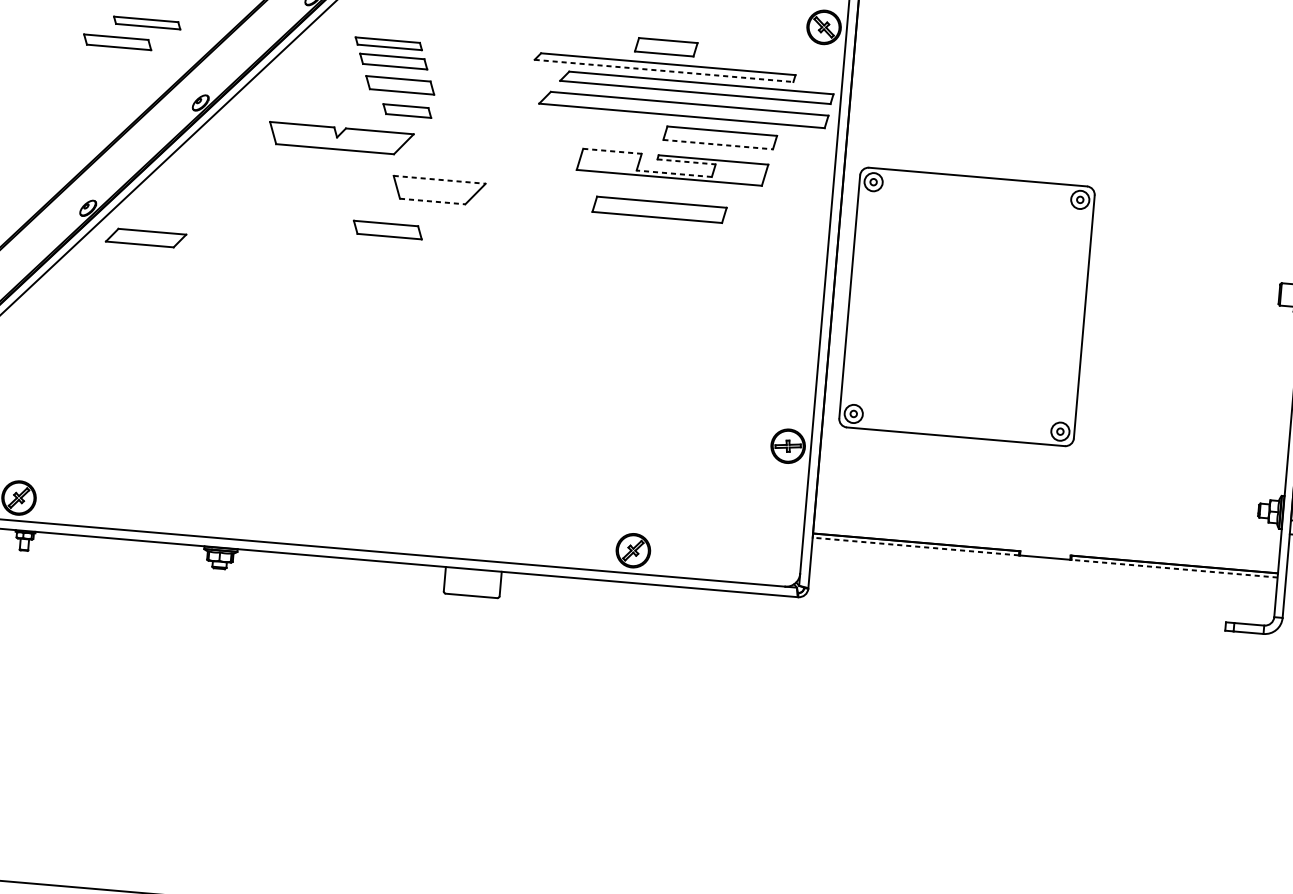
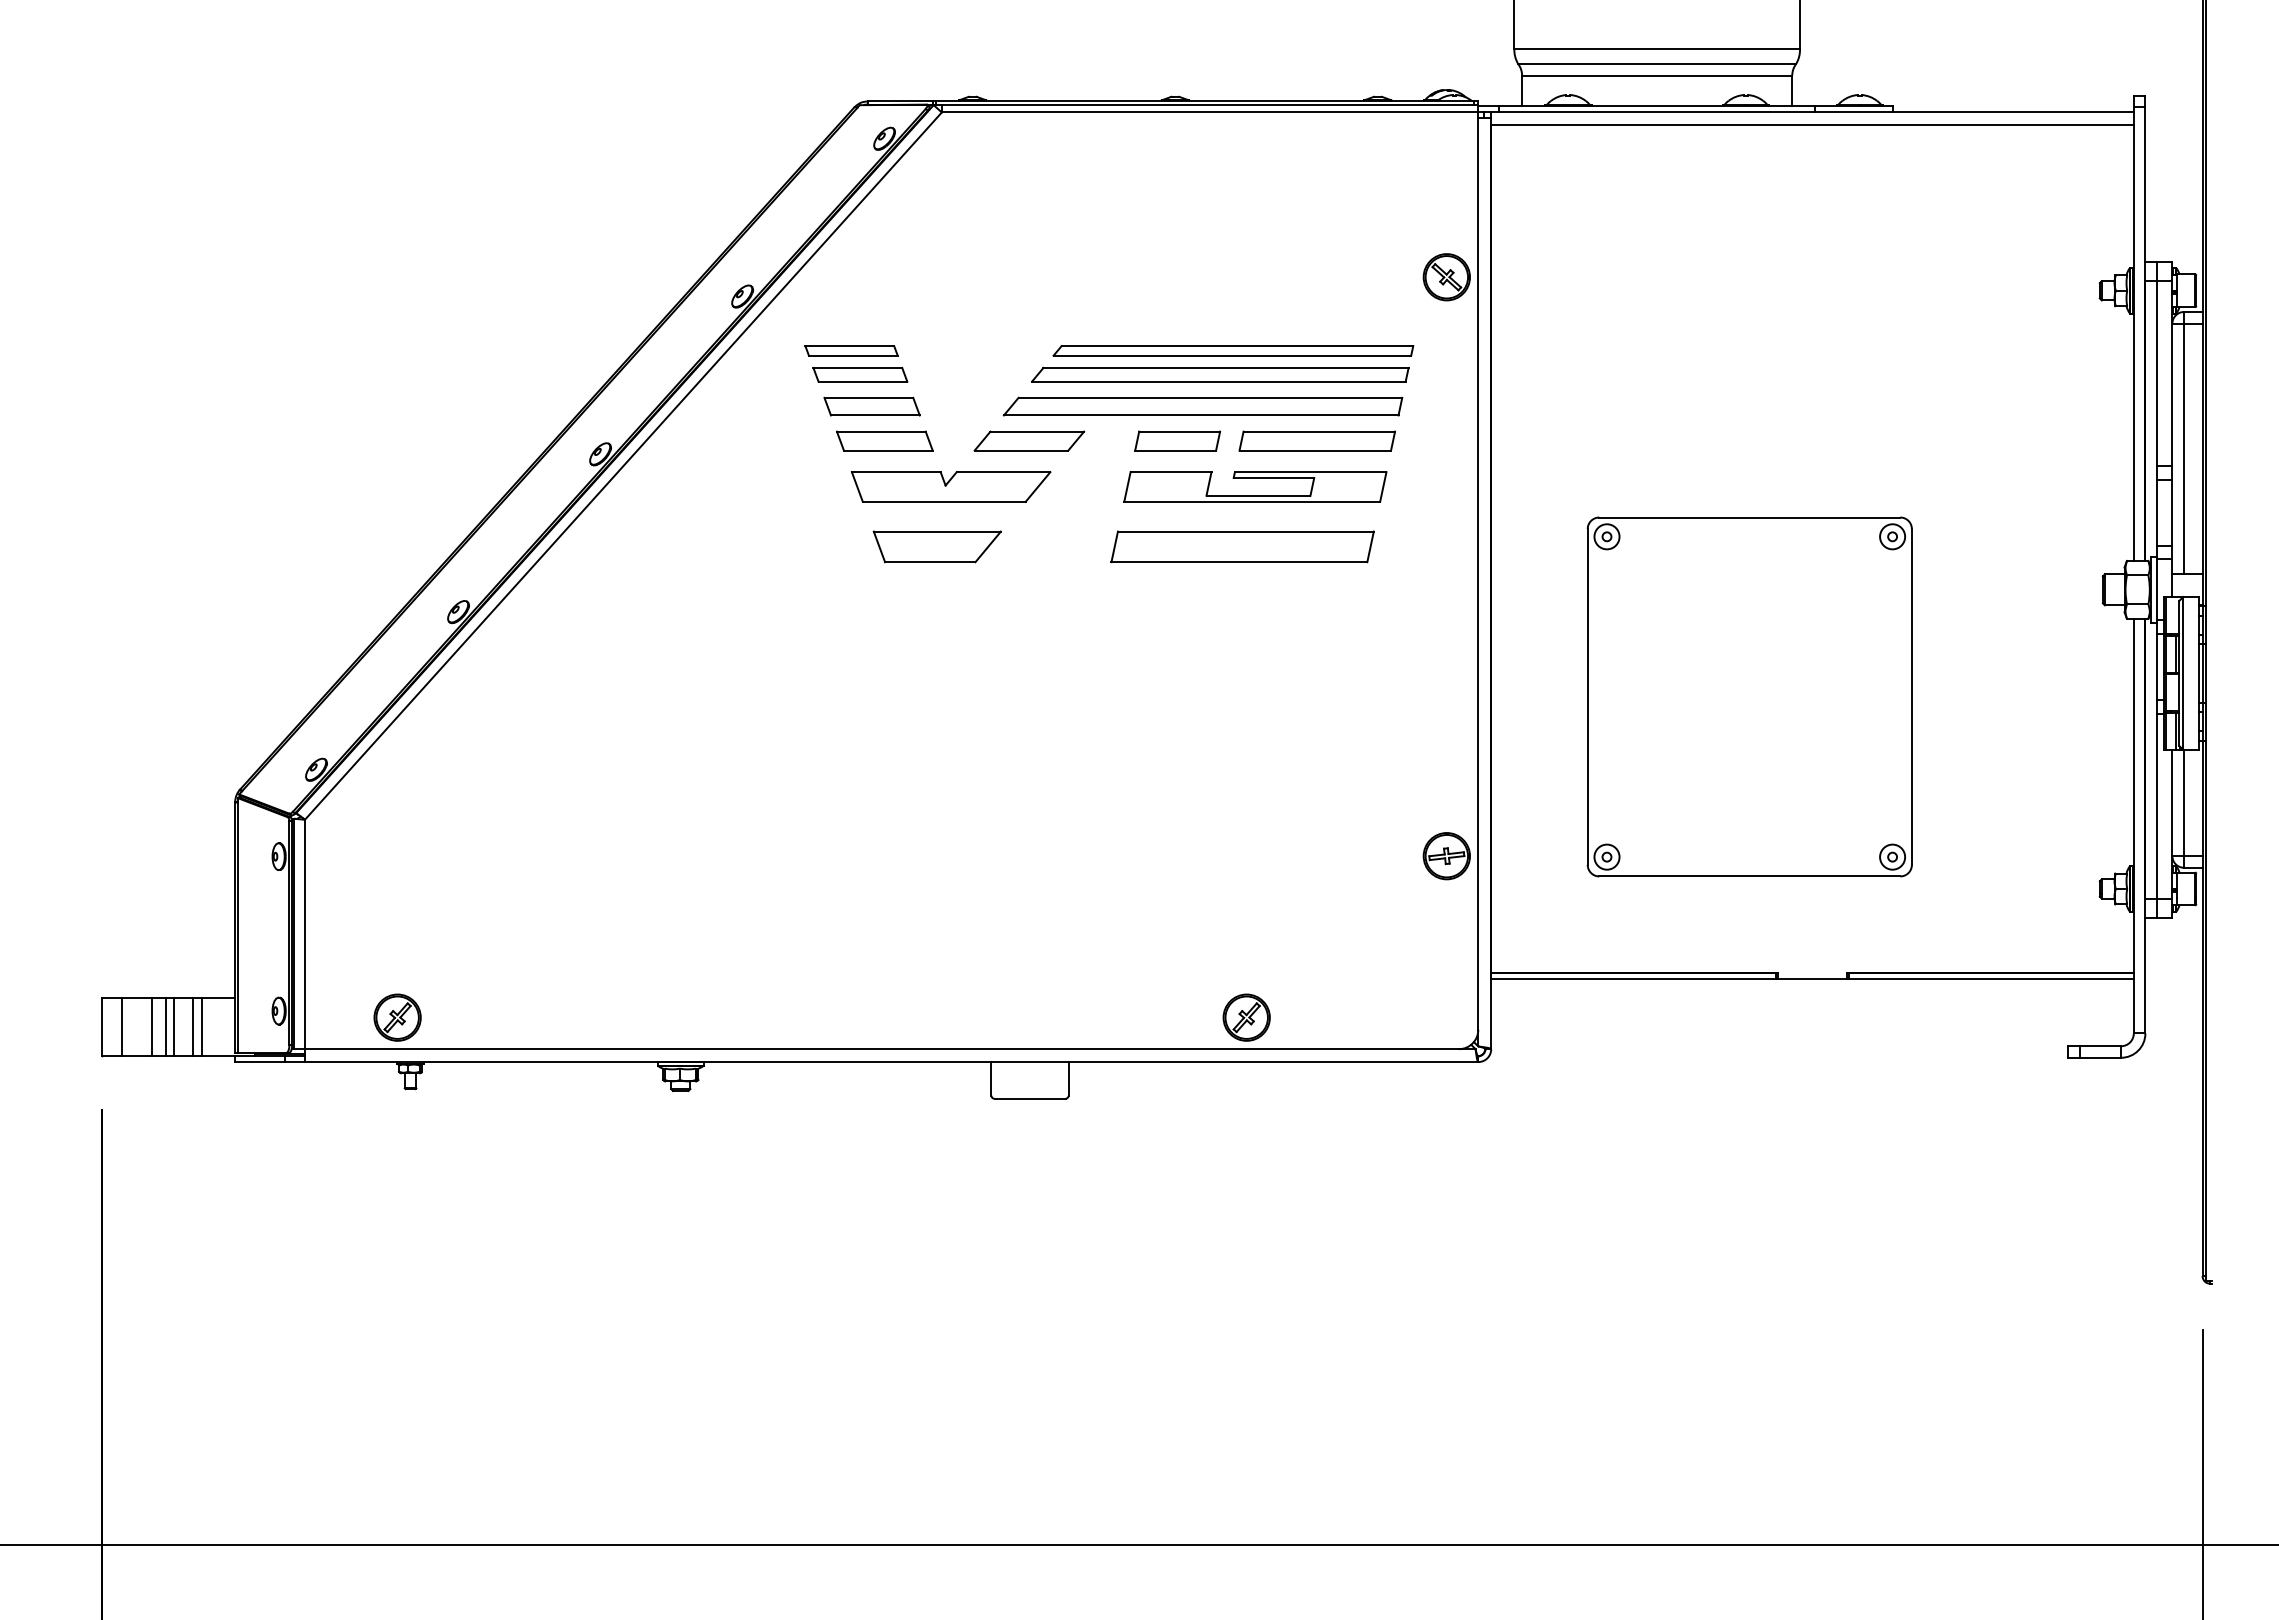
part: (147, 22) -> (517, 350), removed
part: (117, 42) -> (479, 380), removed
part: (666, 46) -> (1177, 440), moved
line: (664, 70) -> (1232, 355), dashed -> solid
part: (696, 87) -> (1220, 374), moved
part: (683, 109) -> (1202, 406), moved
part: (407, 110) -> (884, 440), size x1.43
part: (340, 138) -> (950, 486), moved
line: (718, 144) -> (1315, 450), dashed -> solid
line: (612, 151) -> (1171, 472), dashed -> solid
line: (686, 161) -> (1274, 477), dashed -> solid
line: (674, 173) -> (1258, 495), dashed -> solid
line: (439, 179) -> (937, 531), dashed -> solid
line: (432, 201) -> (930, 562), dashed -> solid
part: (659, 209) -> (1242, 546), size x1.43
part: (387, 229) -> (871, 606), removed
part: (146, 237) -> (1029, 440), moved
part: (966, 306) -> (1749, 696), moved
line: (915, 546) -> (1633, 978), dashed -> solid
line: (1174, 568) -> (1991, 978), dashed -> solid

